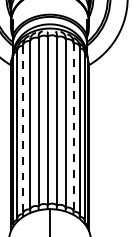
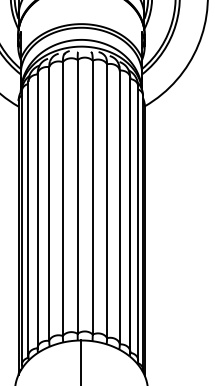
line: (73, 127) -> (119, 207), dashed -> solid
line: (23, 130) -> (38, 212), dashed -> solid

